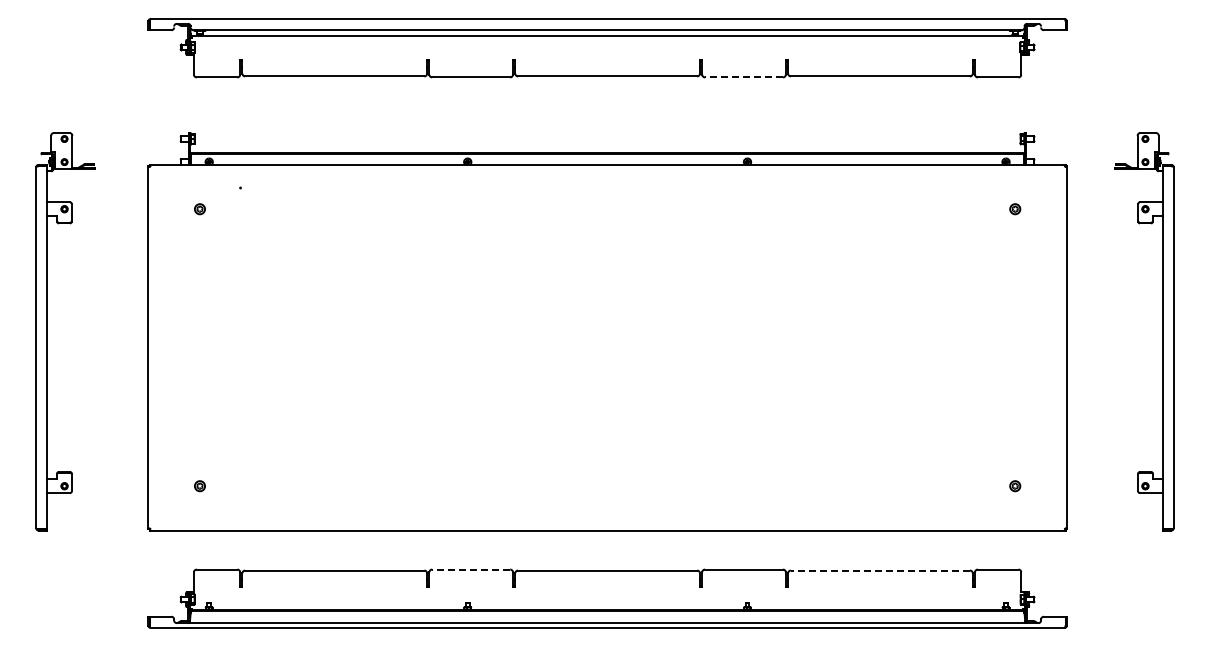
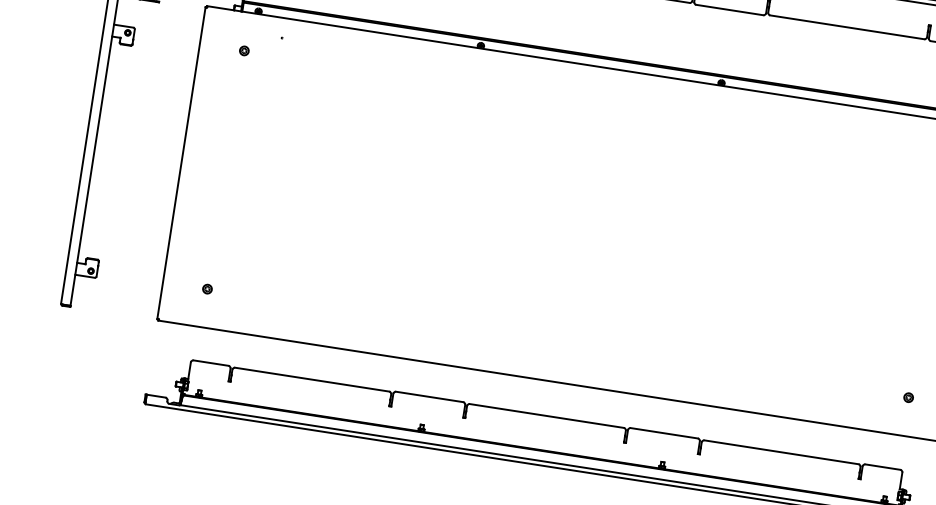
line: (743, 77) -> (729, 10), dashed -> solid
line: (470, 569) -> (429, 396), dashed -> solid
line: (880, 570) -> (781, 452), dashed -> solid

